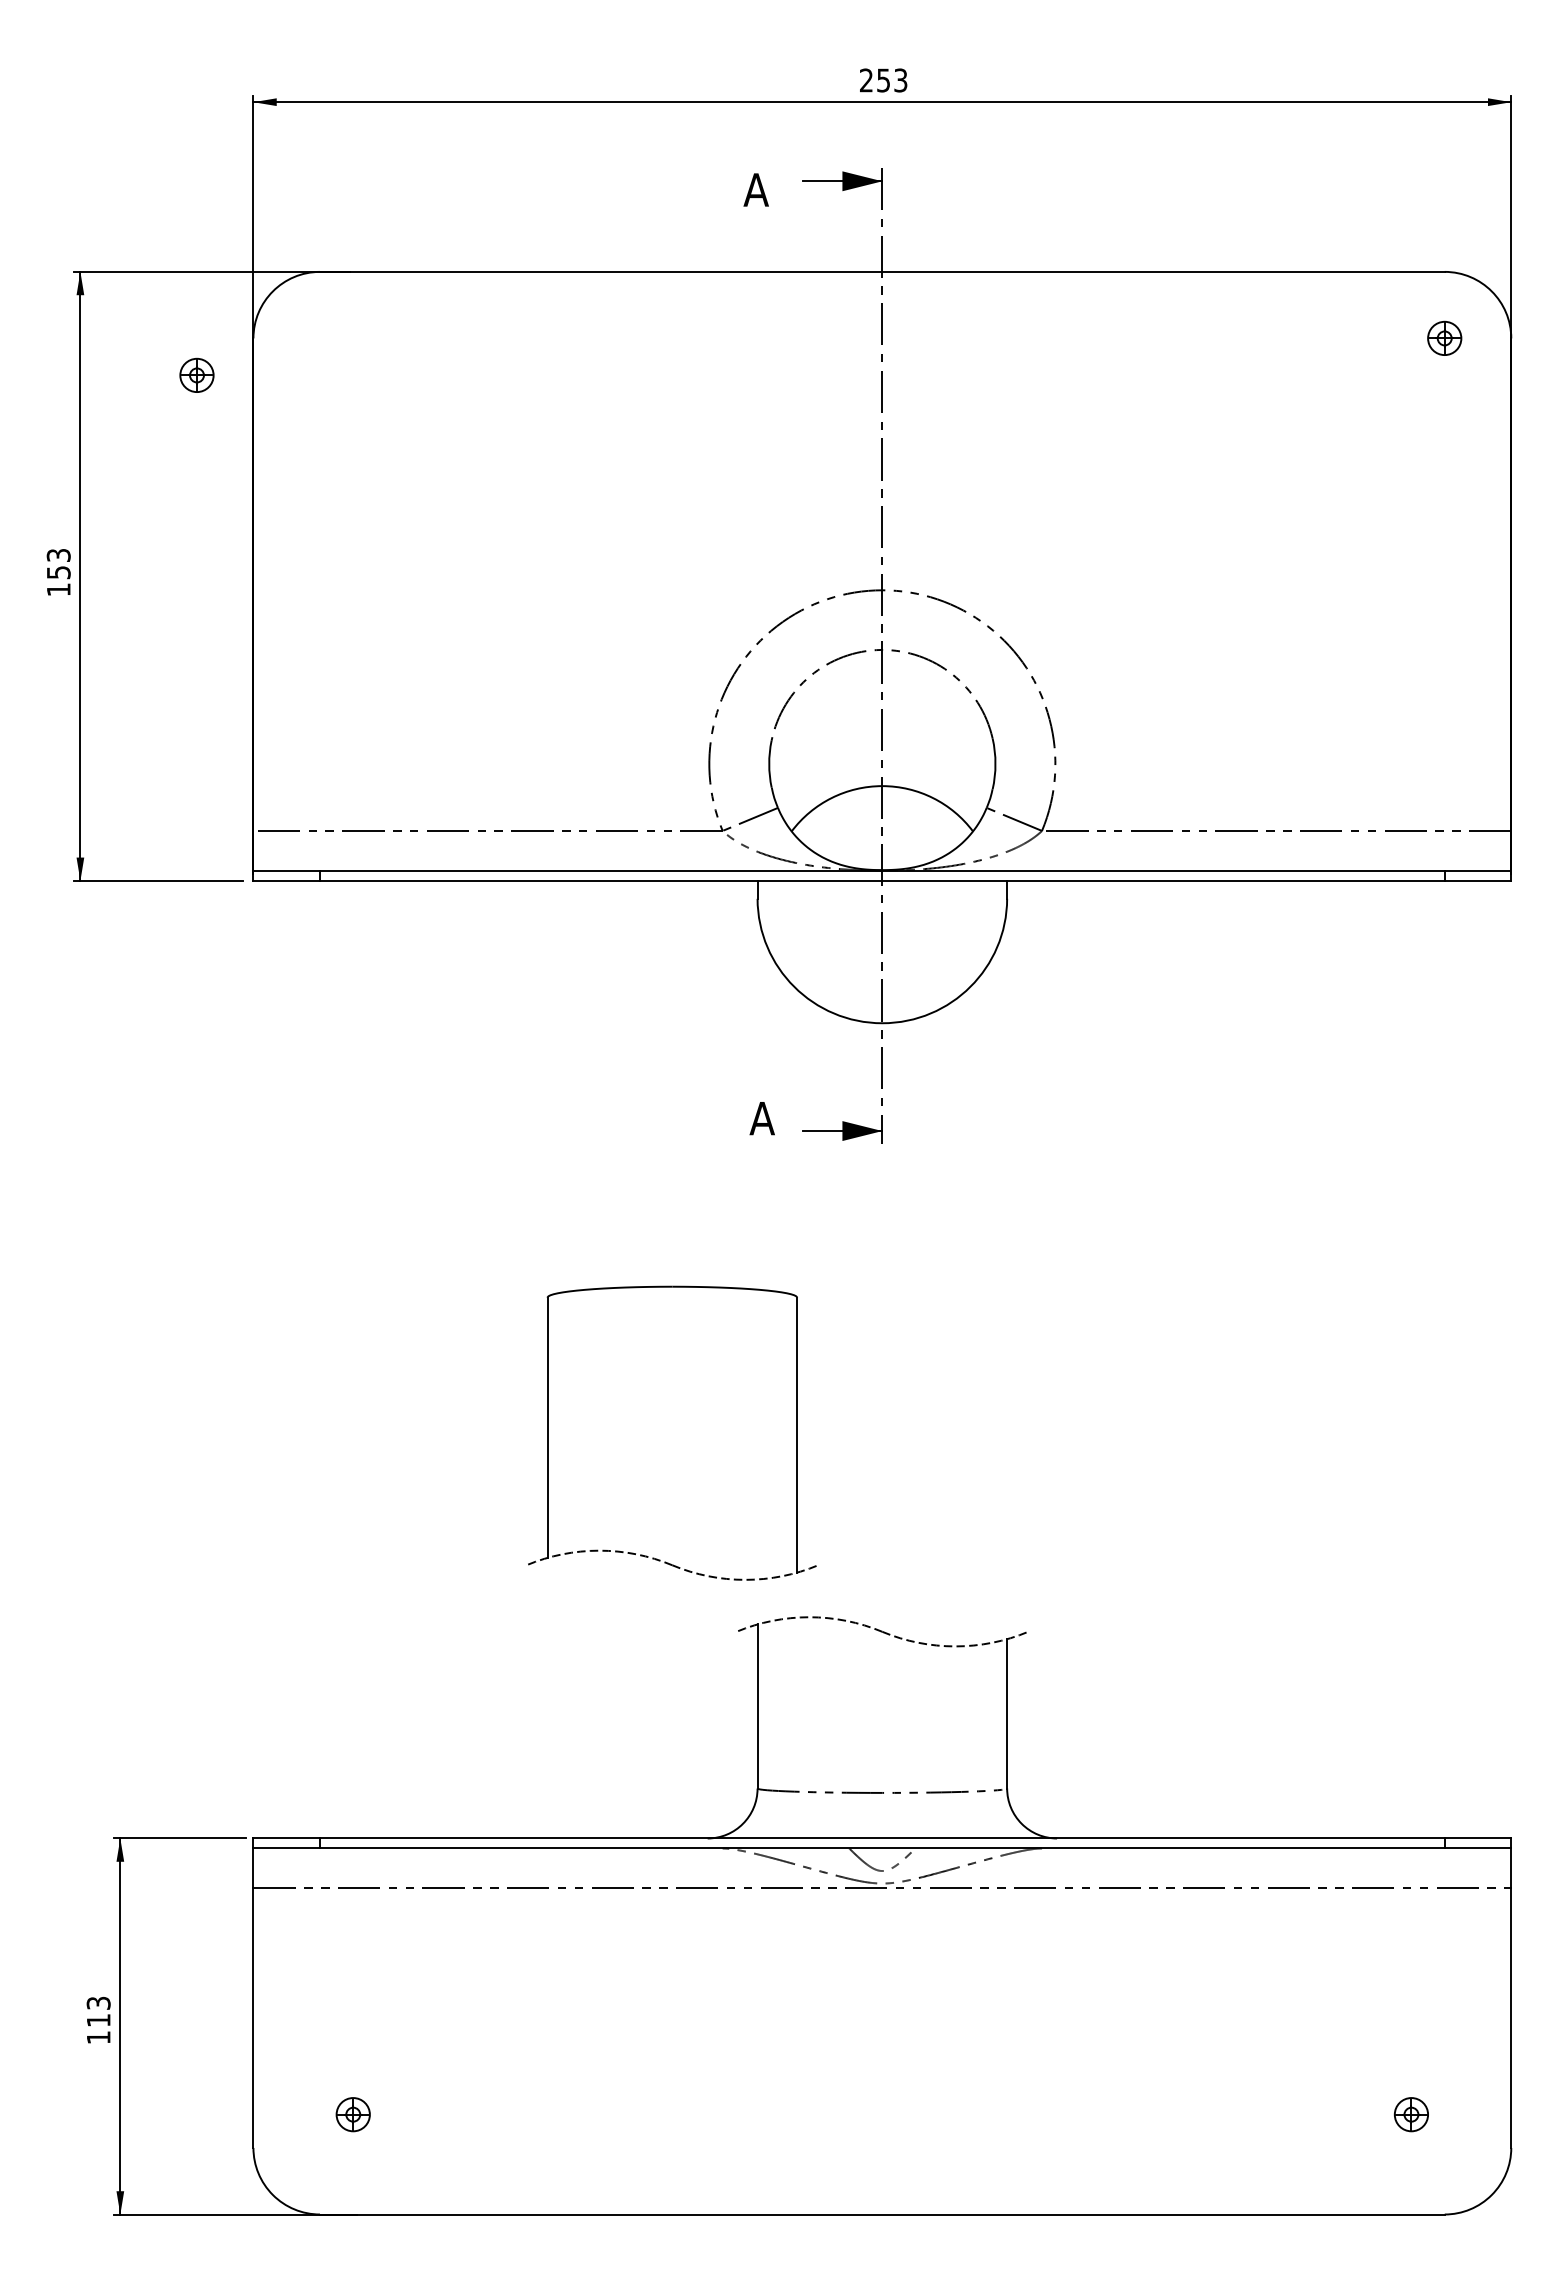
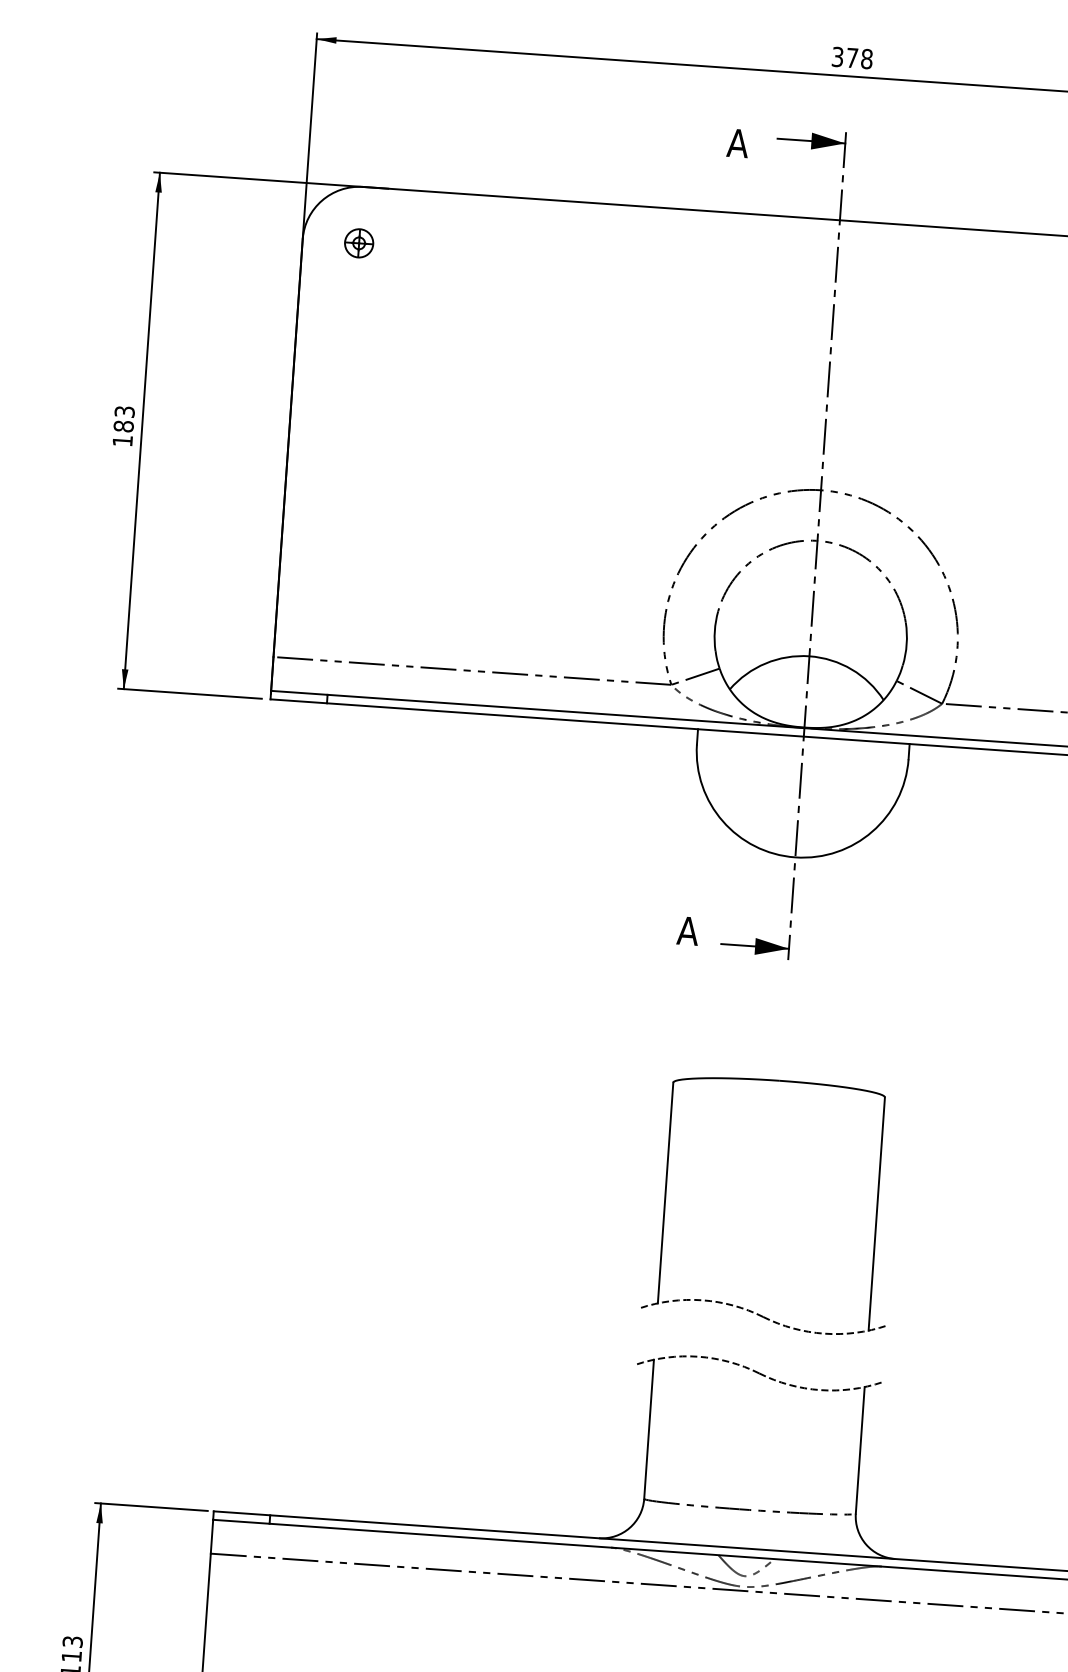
text: (883, 80) -> (852, 58), 253 -> 378
part: (196, 374) -> (358, 242), moved
text: (58, 572) -> (123, 426), 153 -> 183
part: (548, 1432) -> (666, 1197), moved

